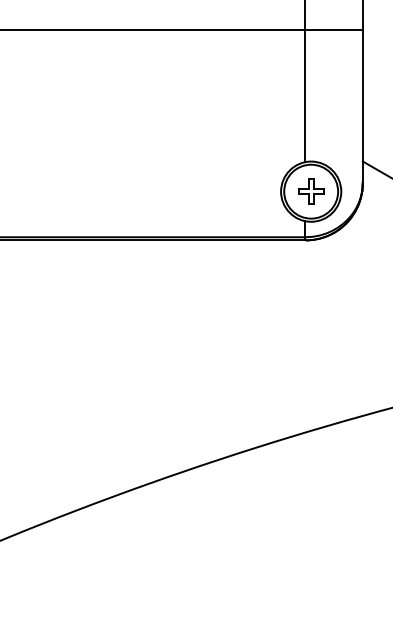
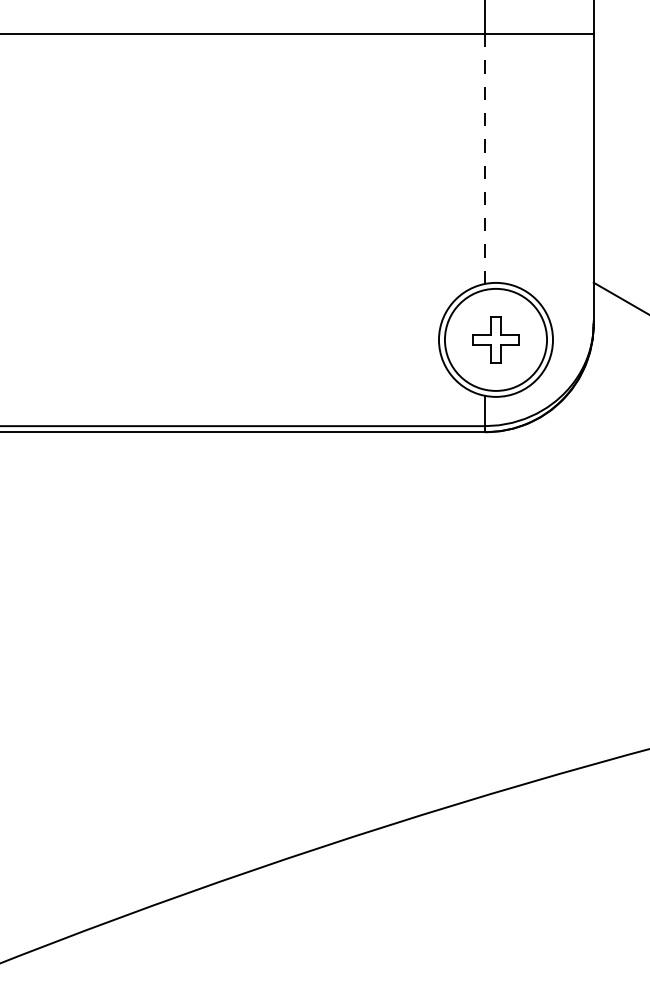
line: (305, 96) -> (485, 159), solid -> dashed

